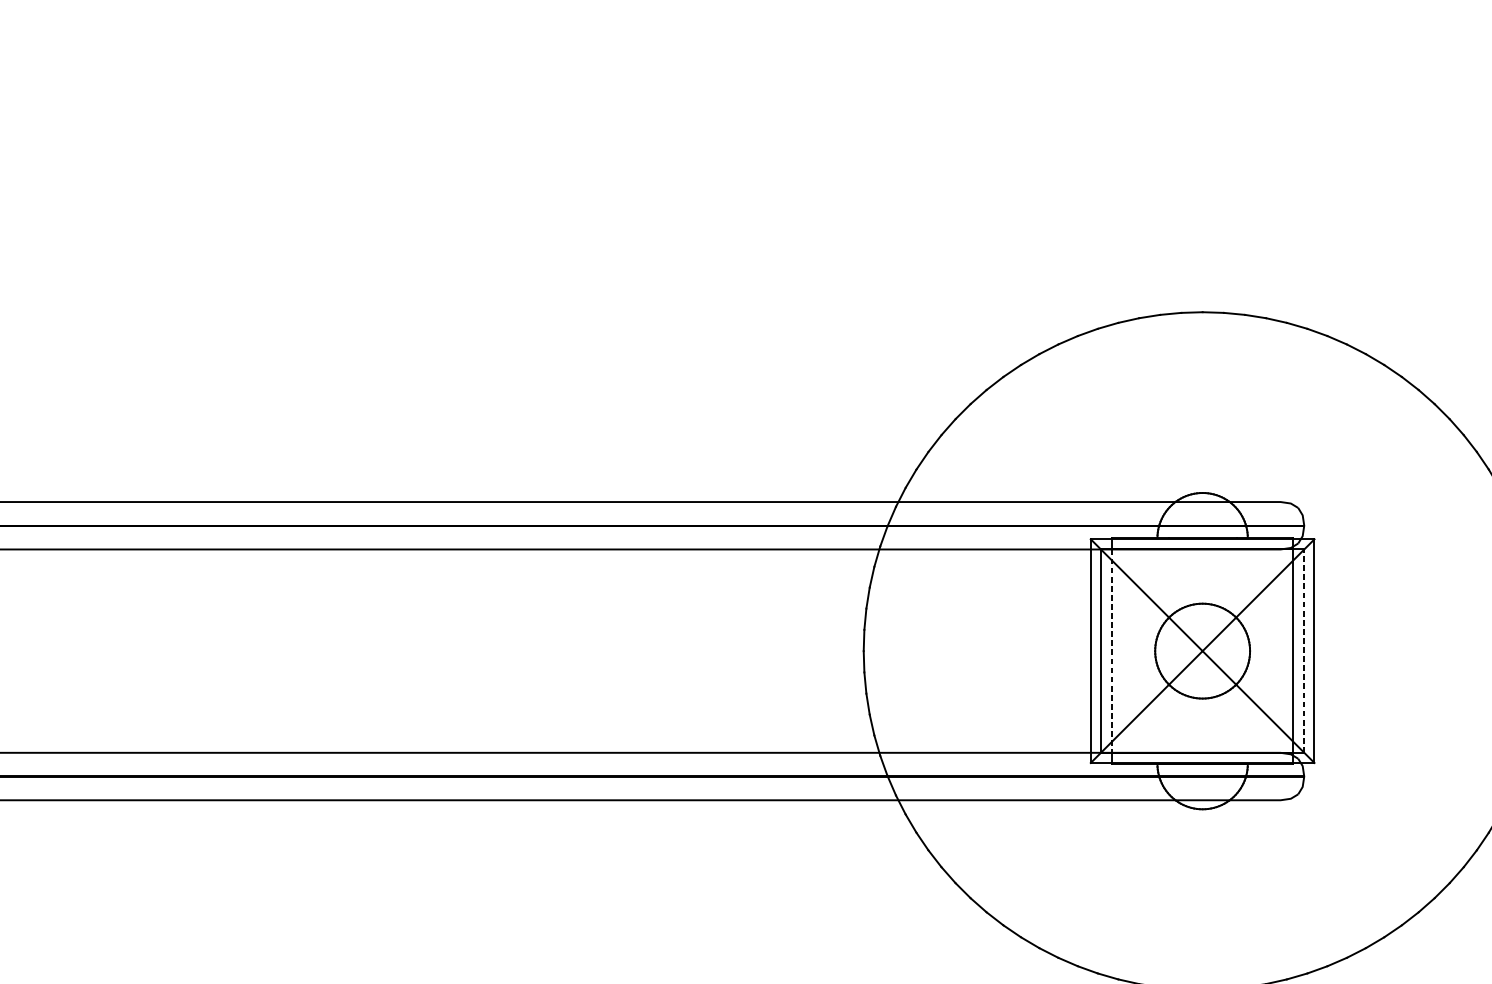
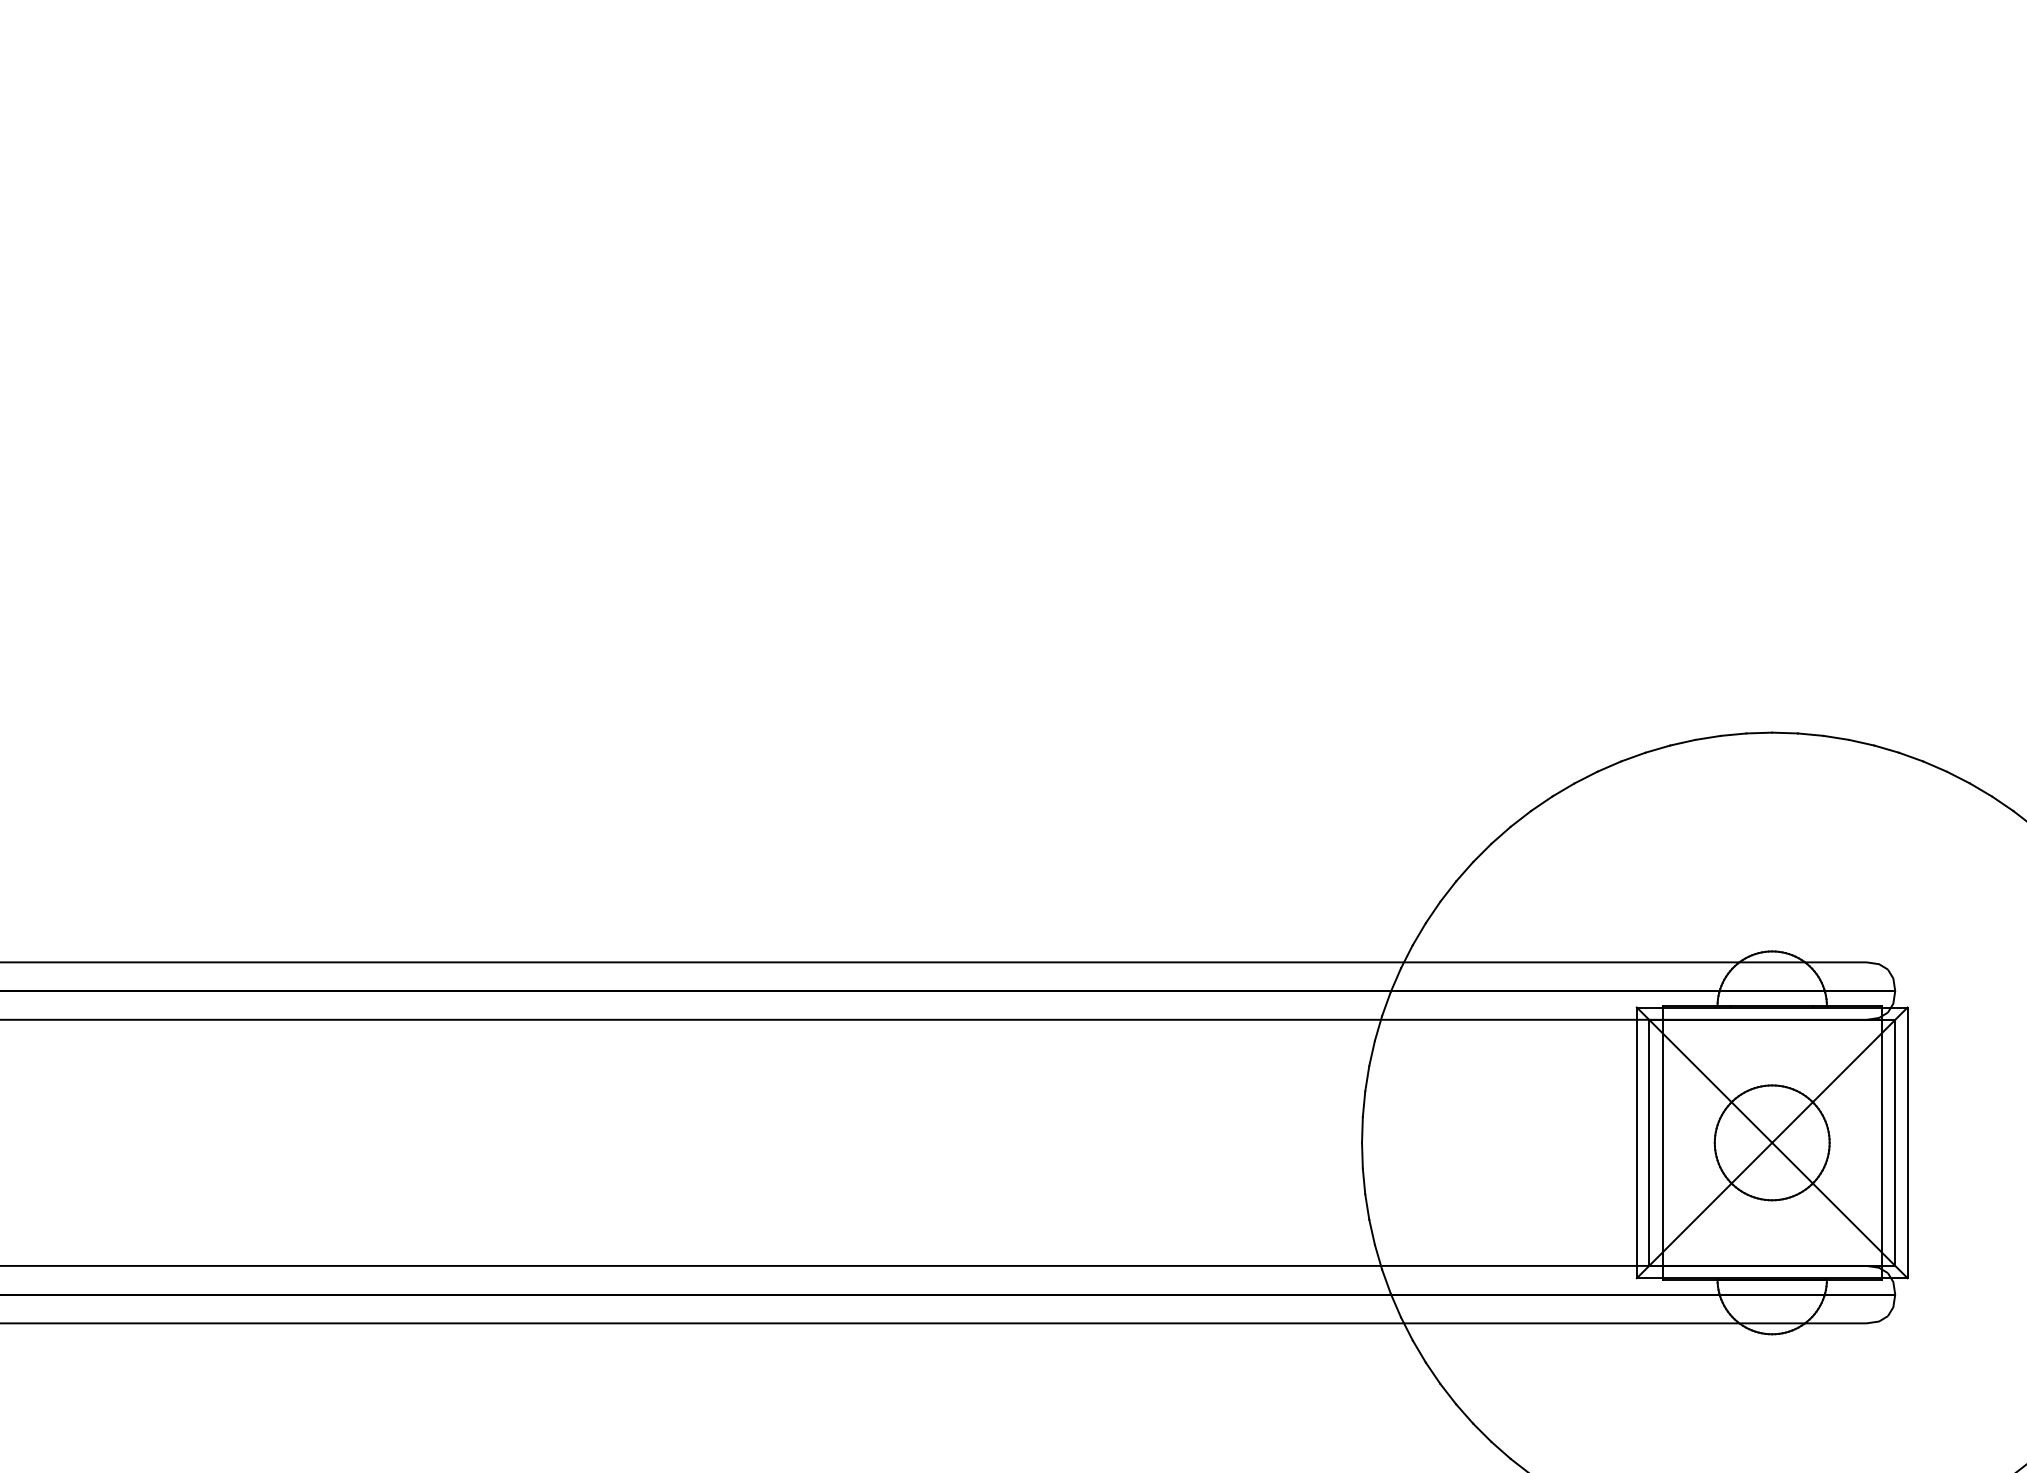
line: (1304, 650) -> (1895, 1142), dashed -> solid
line: (1111, 651) -> (1662, 1143), dashed -> solid

